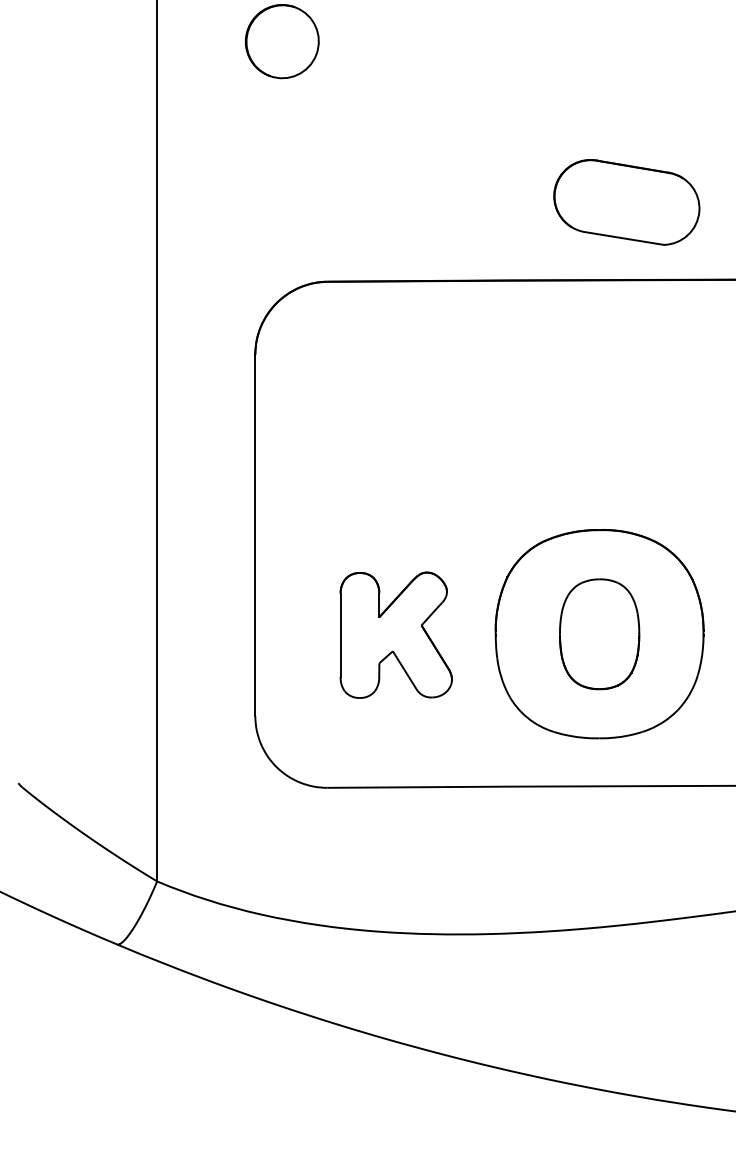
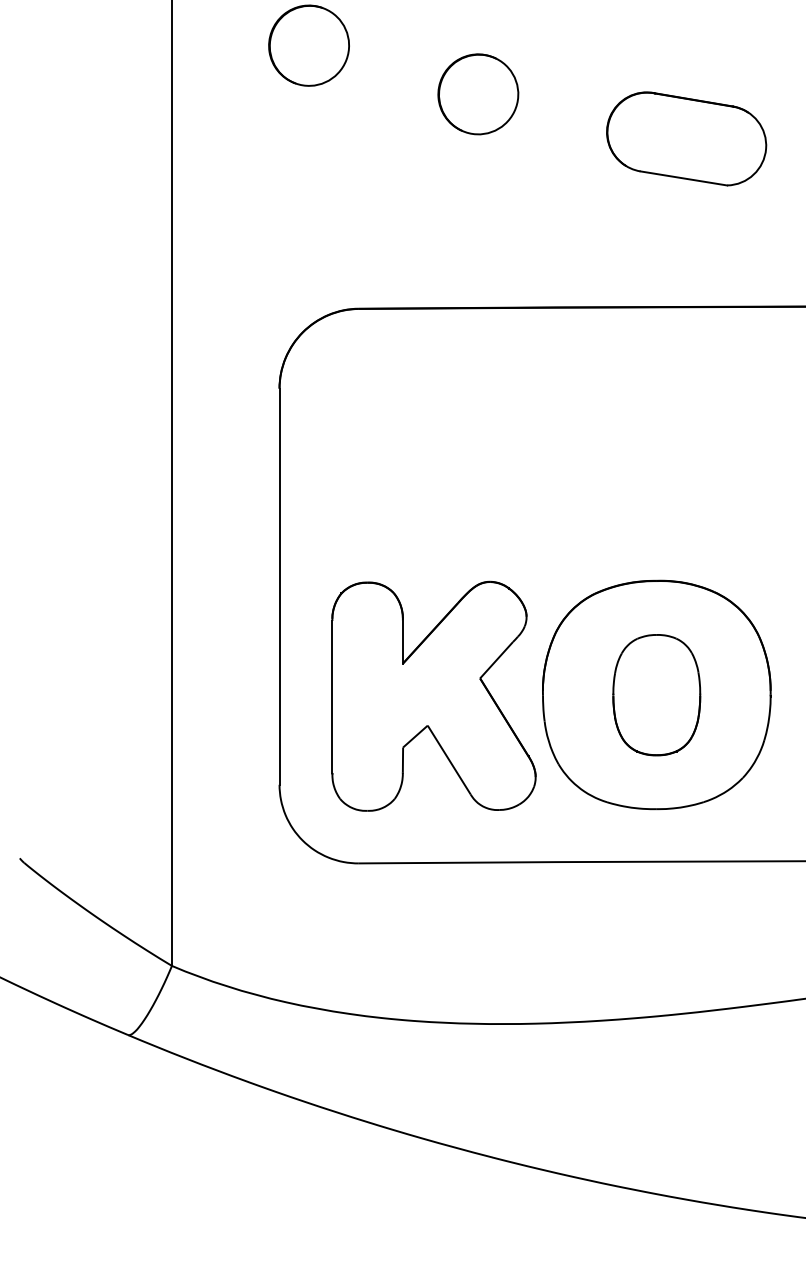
part: (436, 86) -> (478, 94), added
part: (626, 202) -> (686, 138), moved
part: (395, 634) -> (433, 695), size x1.67

